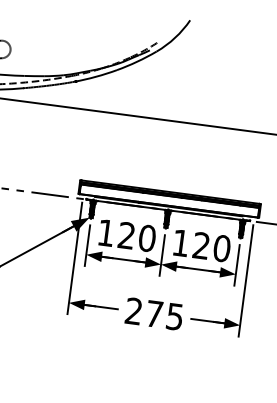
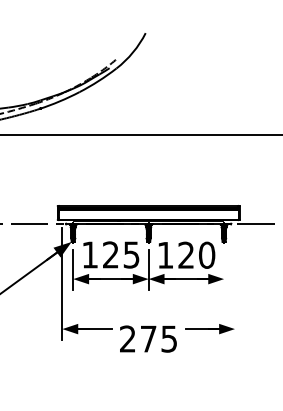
text: (147, 237) -> (131, 254), 120 -> 125
line: (237, 264) -> (224, 269), removed
line: (245, 281) -> (234, 284), removed
text: (154, 313) -> (148, 338), moved

